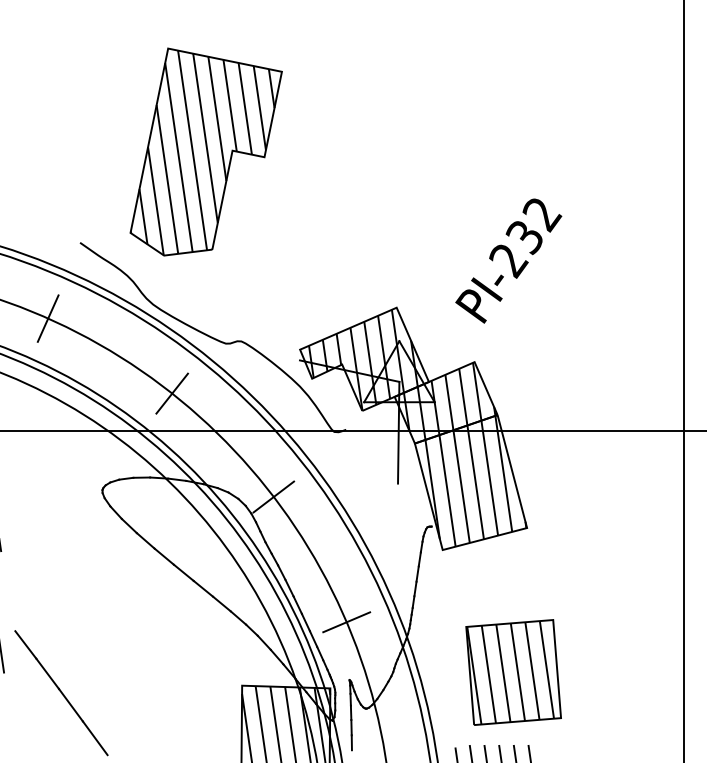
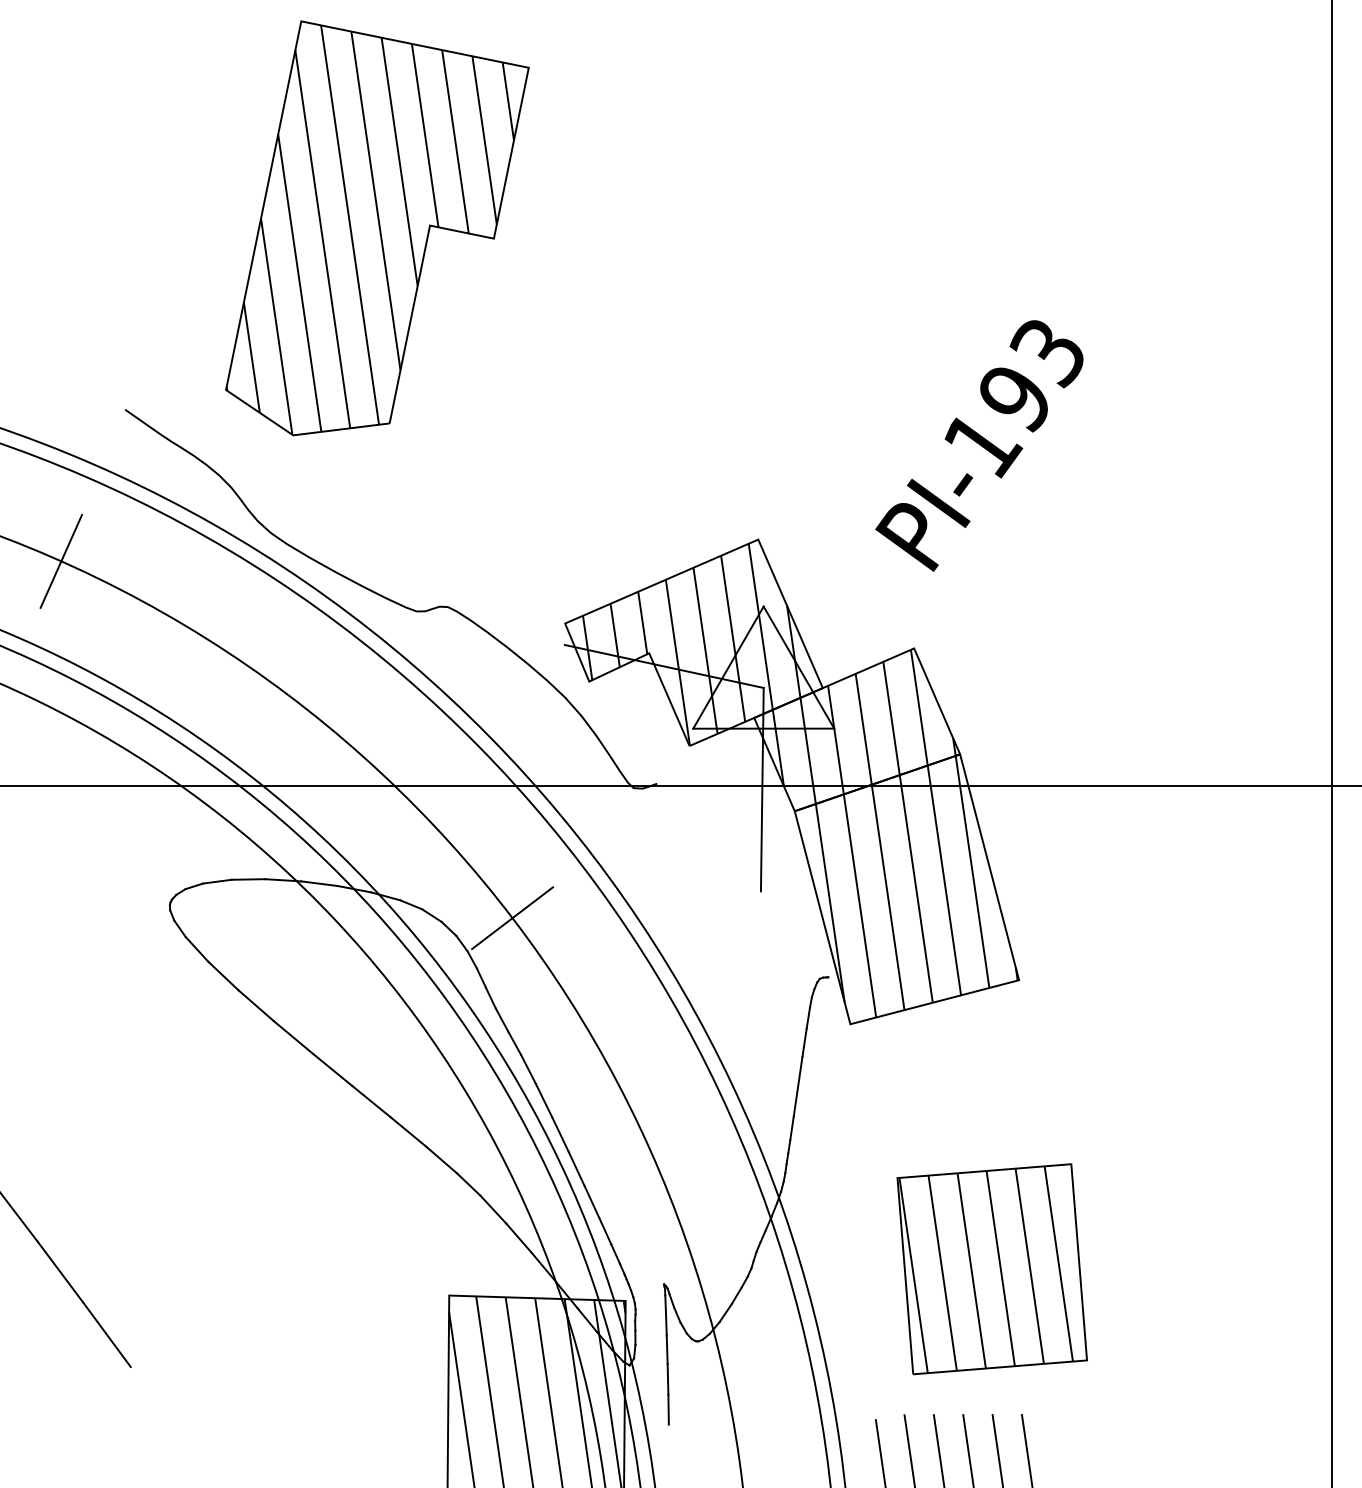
text: (525, 238) -> (1015, 401), PI-232 -> PI-193
line: (171, 393) -> (307, 711), removed
line: (346, 622) -> (657, 1169), removed
line: (94, 738) -> (153, 1401), removed

